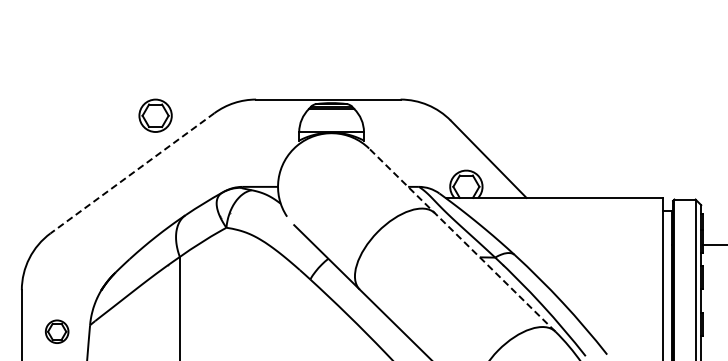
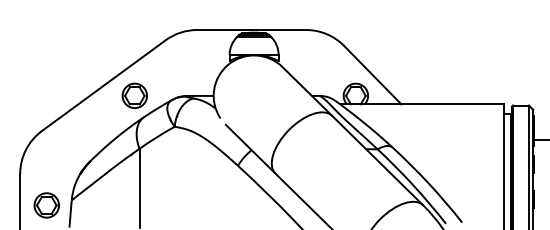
part: (155, 115) -> (134, 95), moved
line: (132, 173) -> (103, 85), dashed -> solid
line: (462, 240) -> (352, 136), dashed -> solid
part: (57, 331) -> (47, 205), size x1.43

